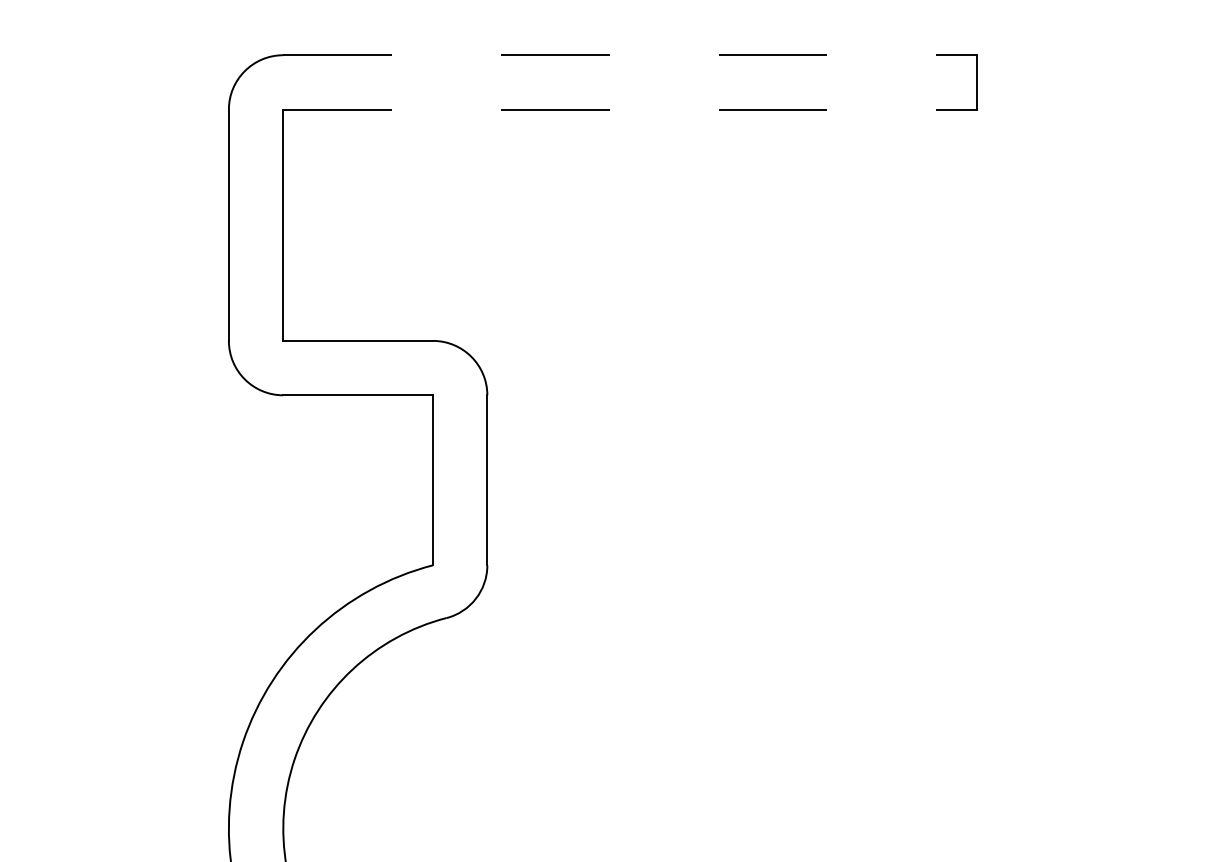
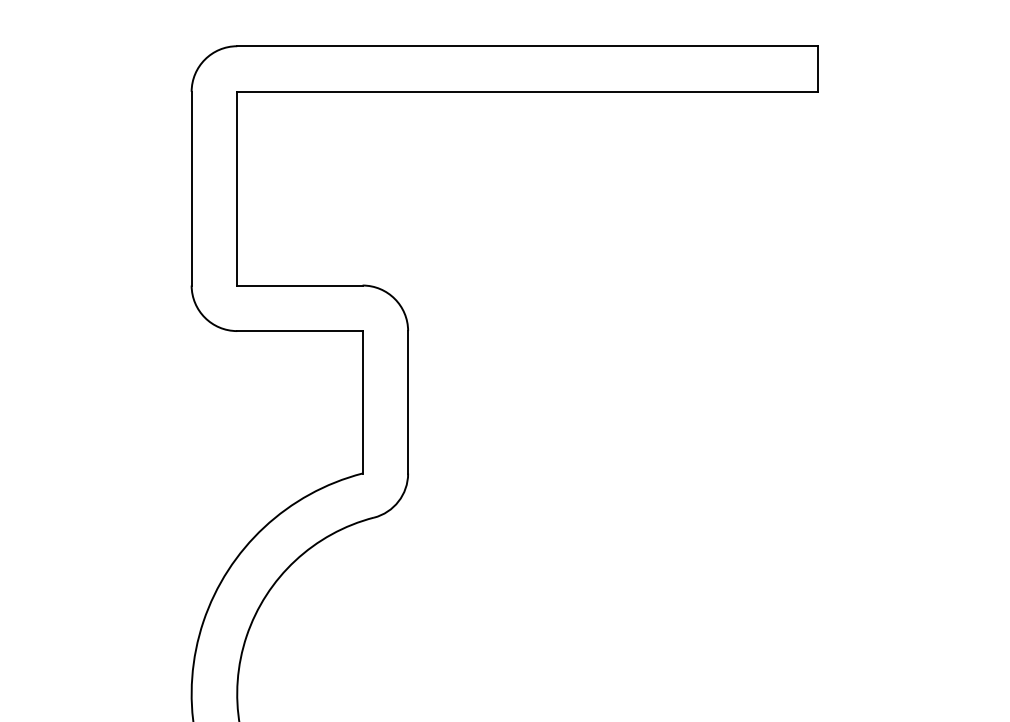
line: (630, 55) -> (528, 46), dashed -> solid
line: (630, 109) -> (528, 91), dashed -> solid

